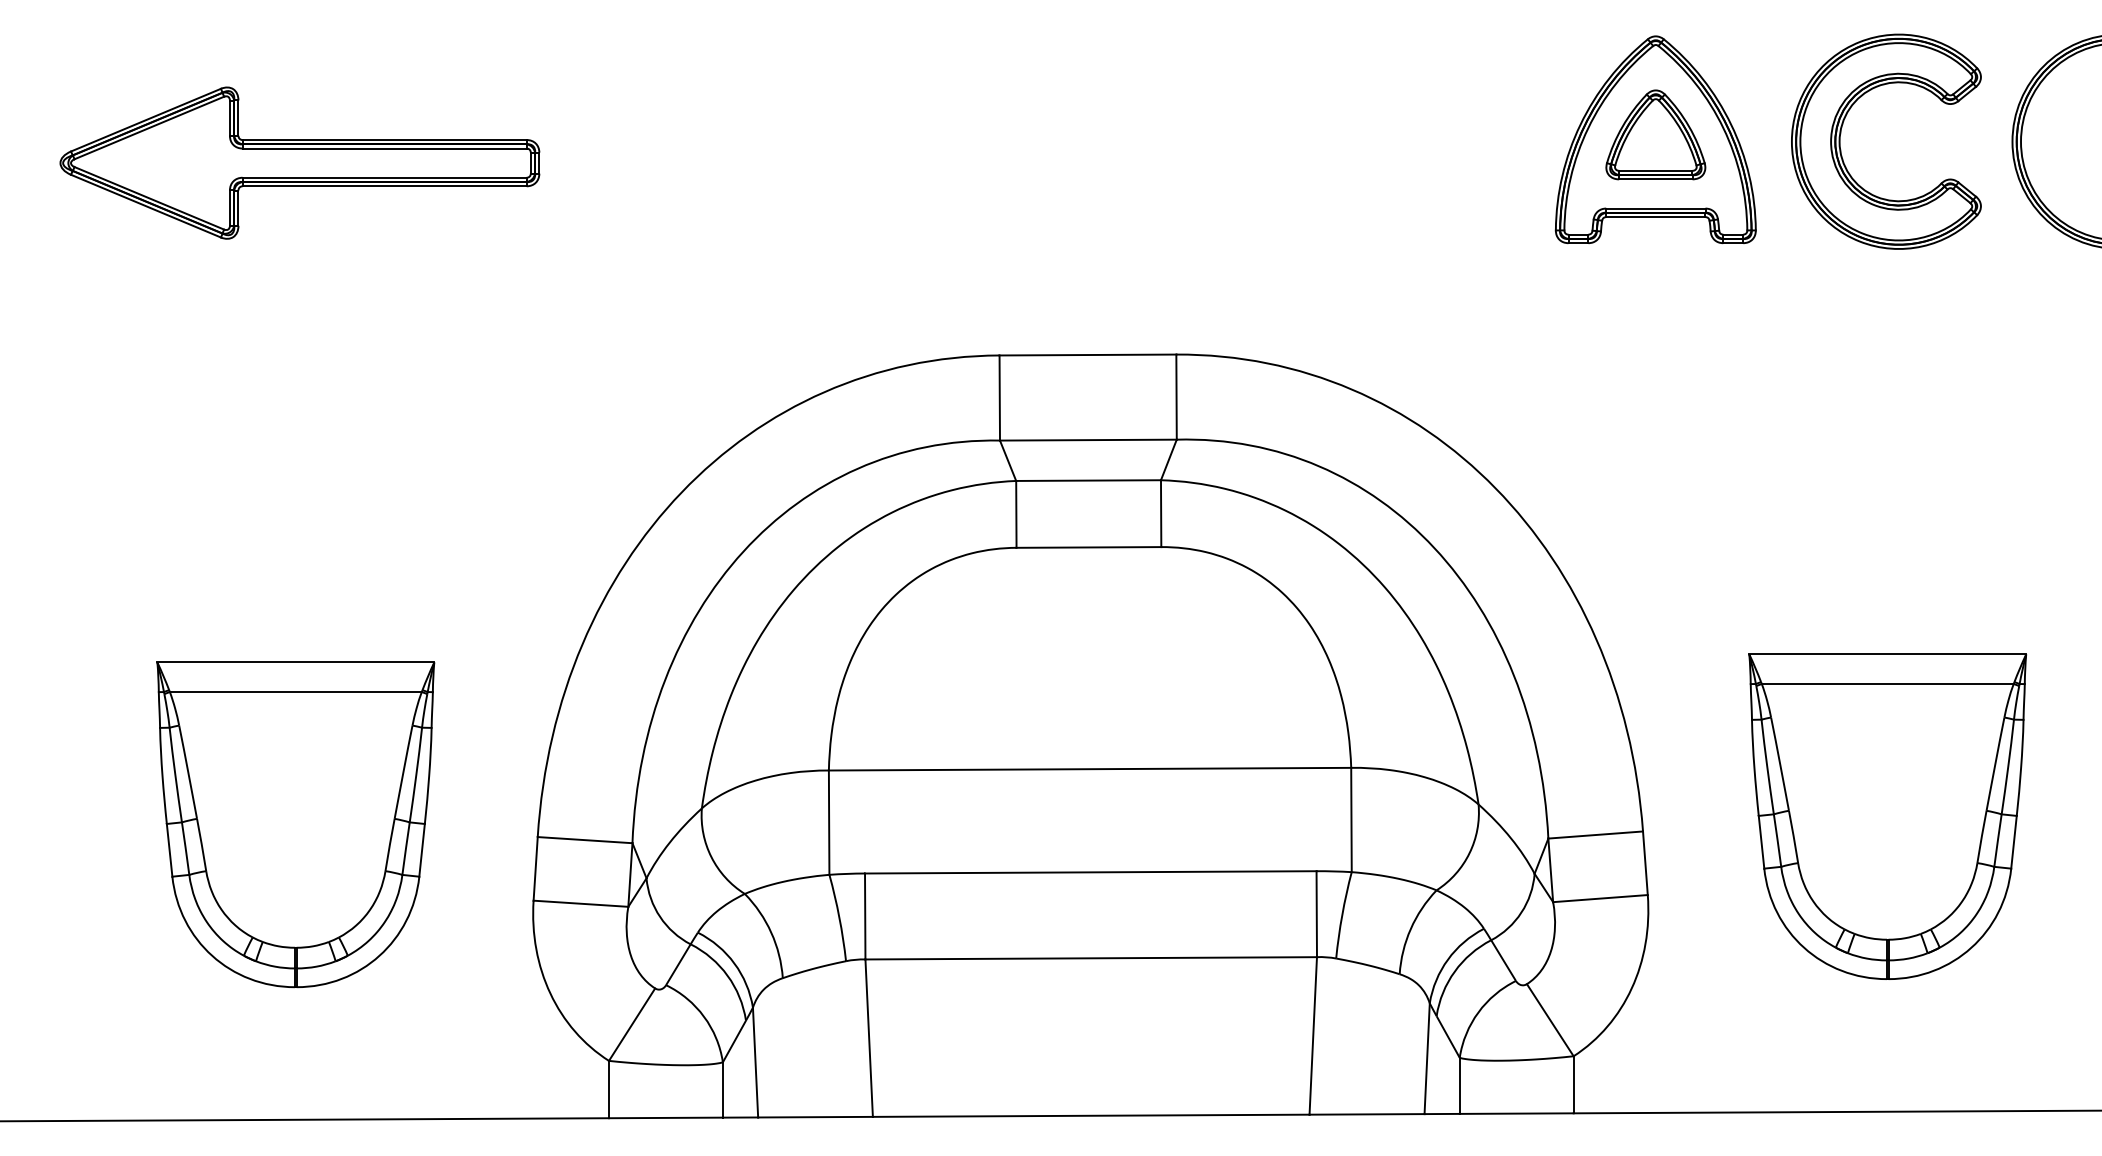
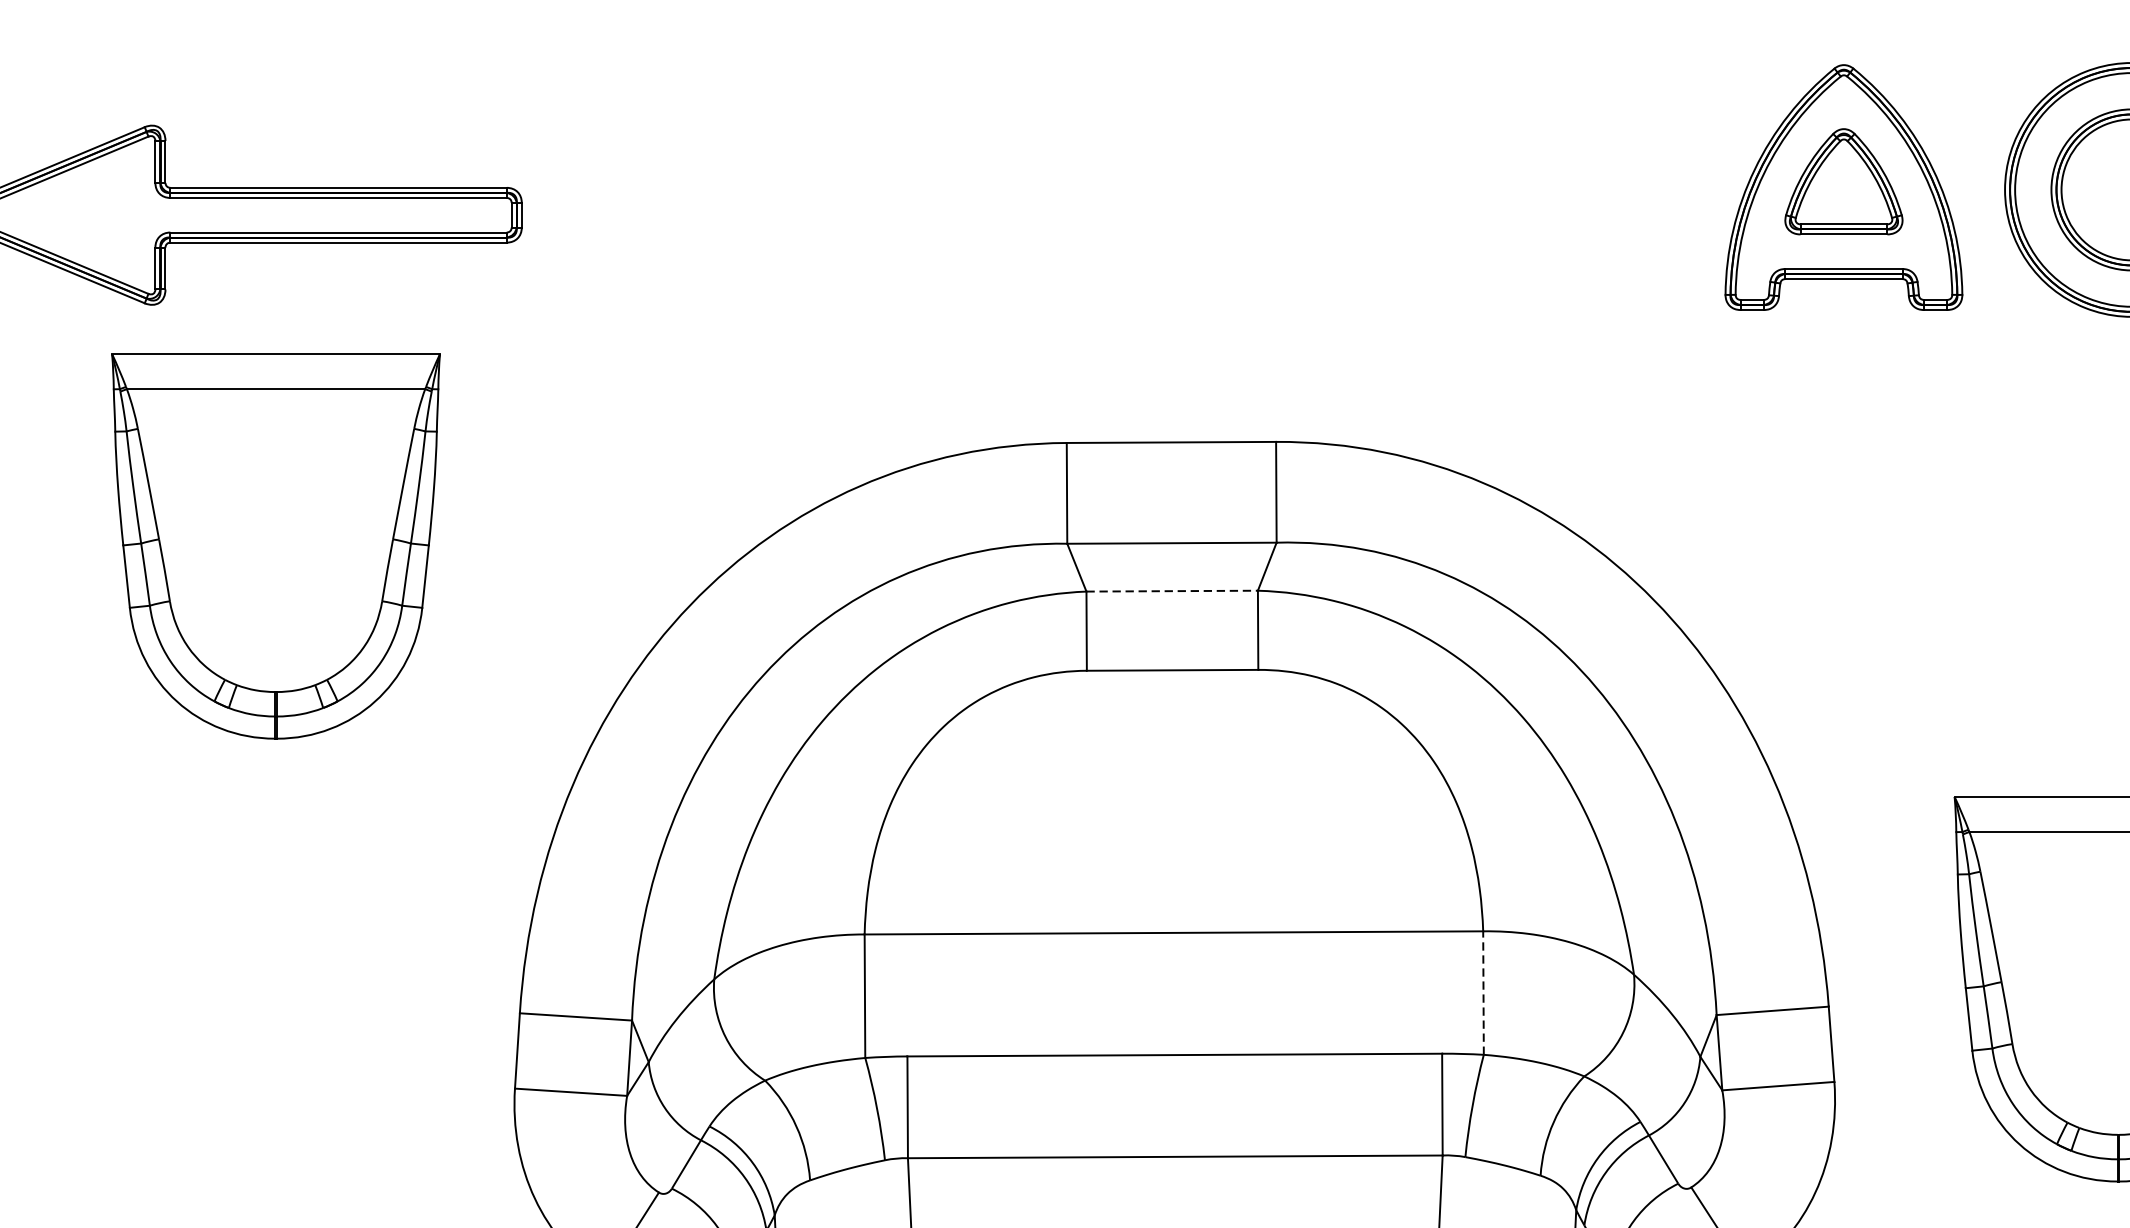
line: (1089, 480) -> (1173, 591), solid -> dashed
line: (1351, 819) -> (1483, 992), solid -> dashed
part: (295, 824) -> (275, 546), moved

